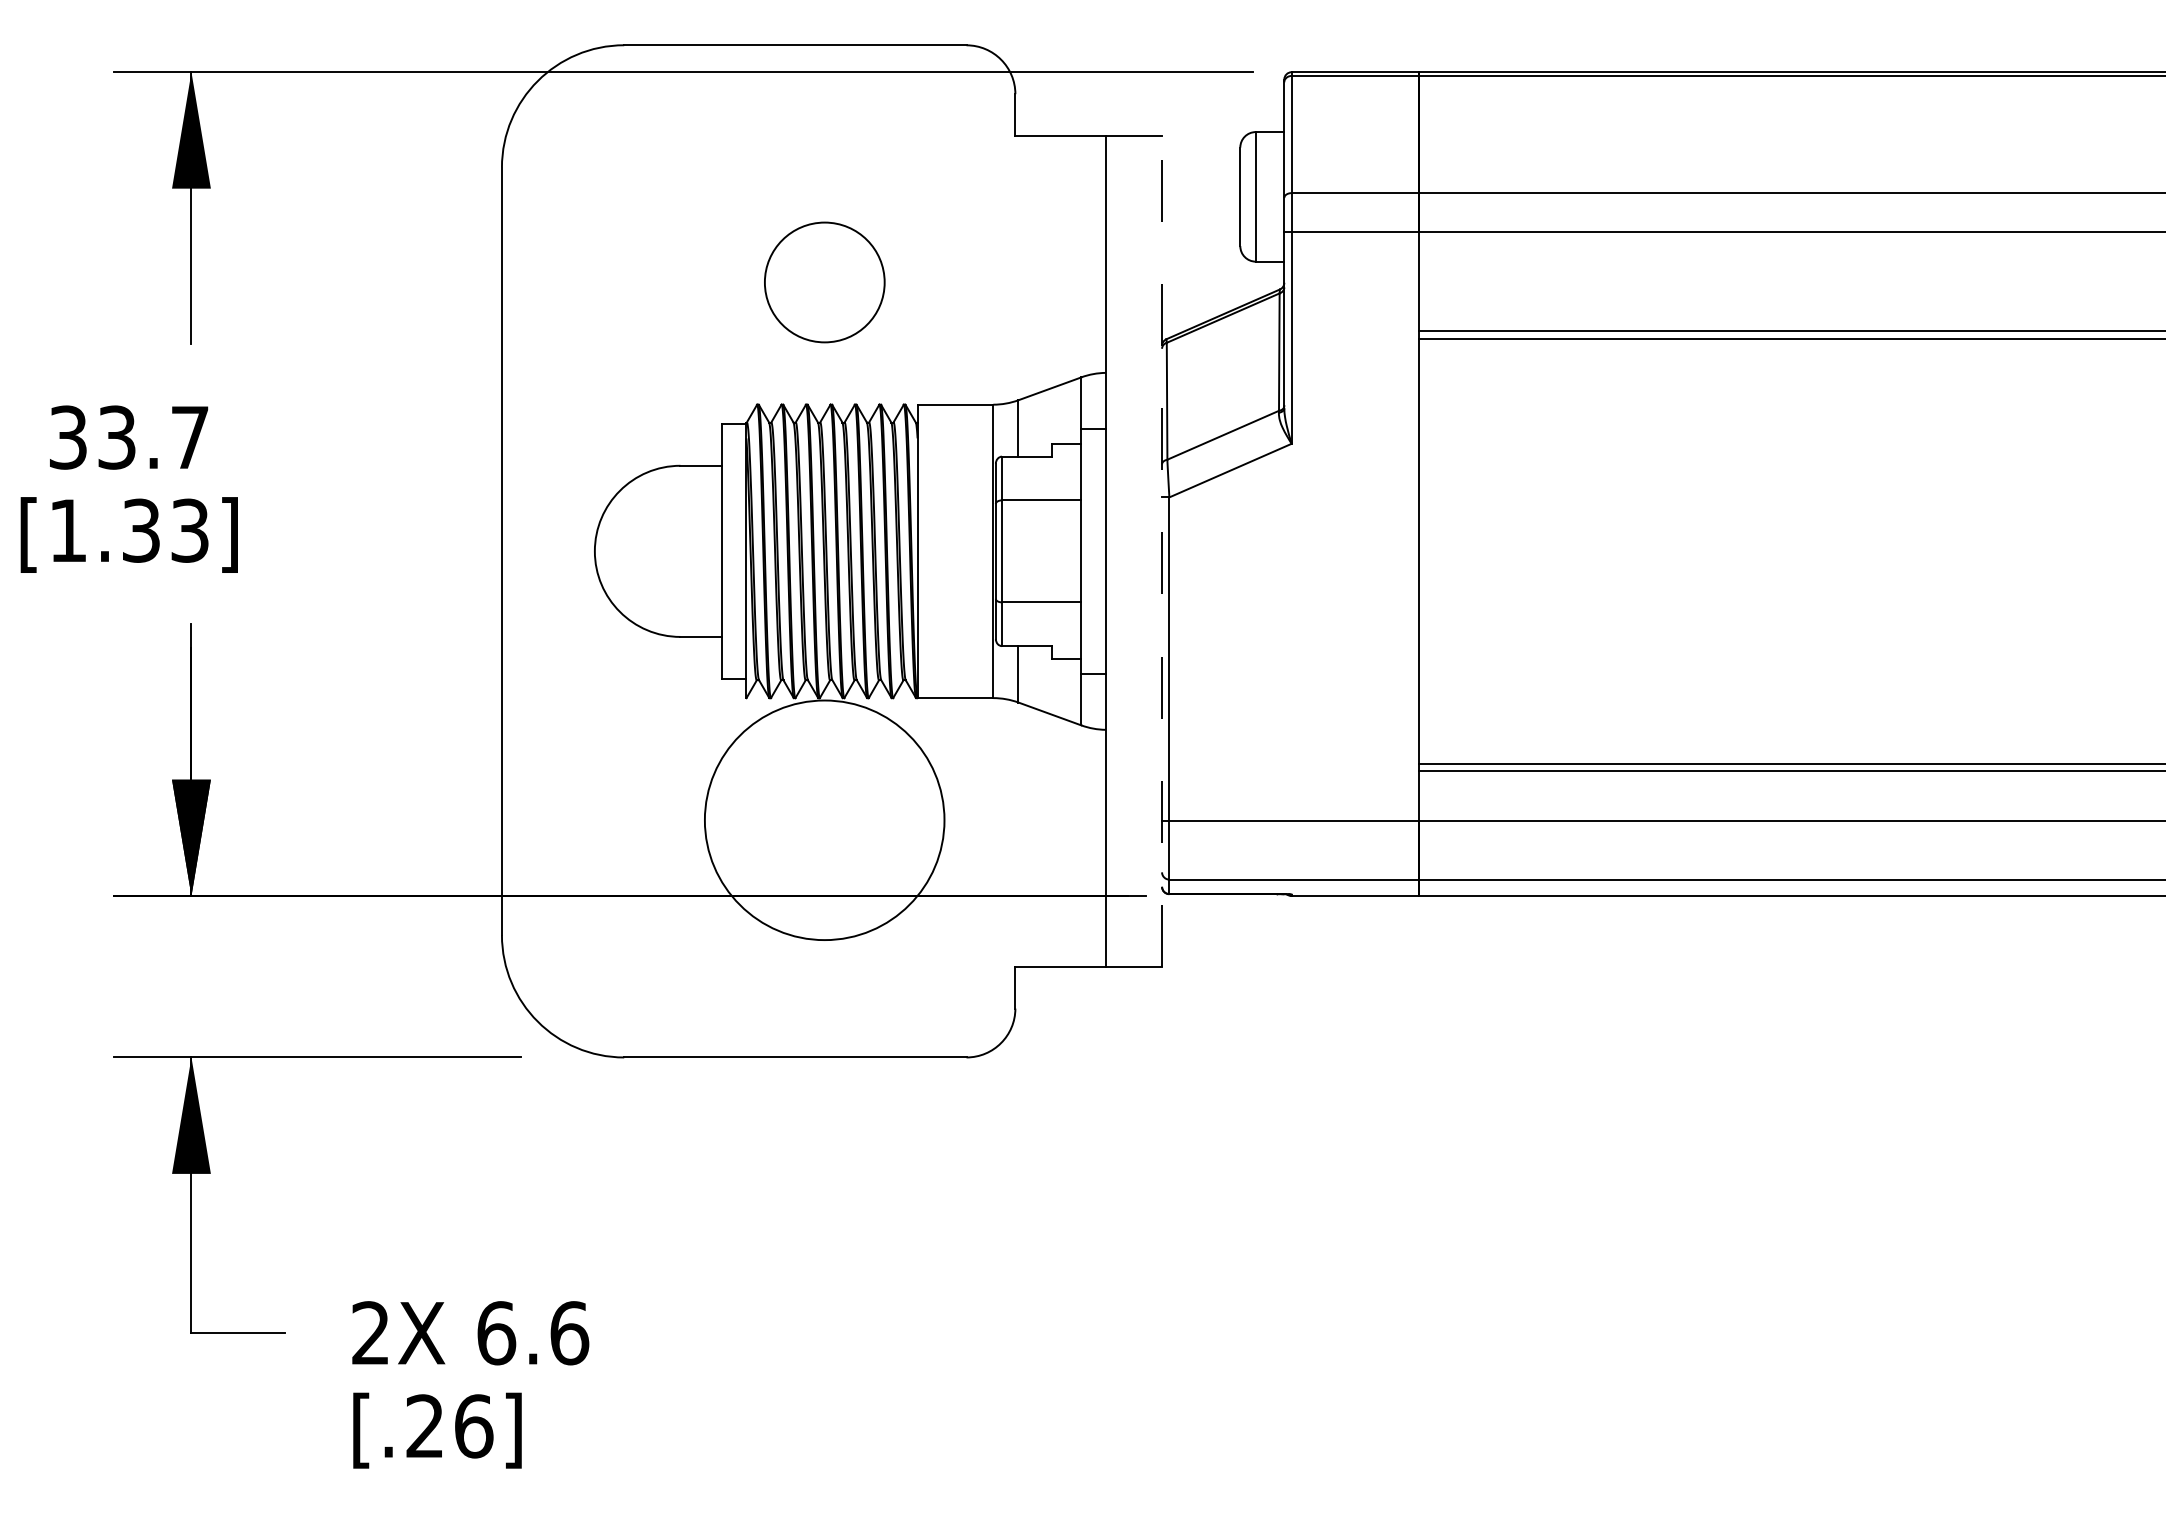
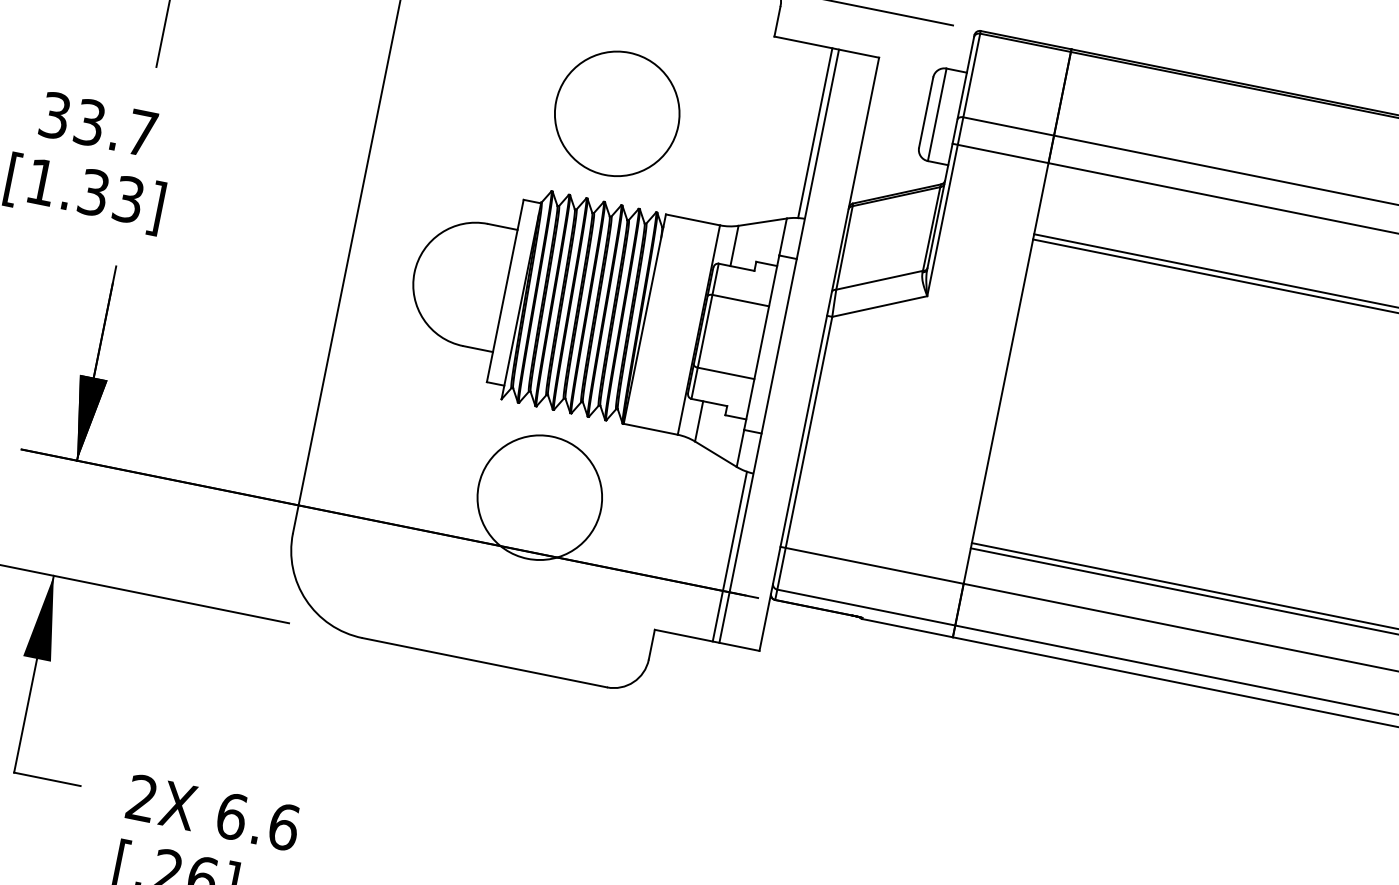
line: (1096, 254) -> (815, 133), added
circle: (824, 282) -> (617, 113), size x1.43
line: (1162, 551) -> (819, 354), dashed -> solid
circle: (824, 819) -> (539, 497), size x0.71
line: (1096, 847) -> (729, 556), added

